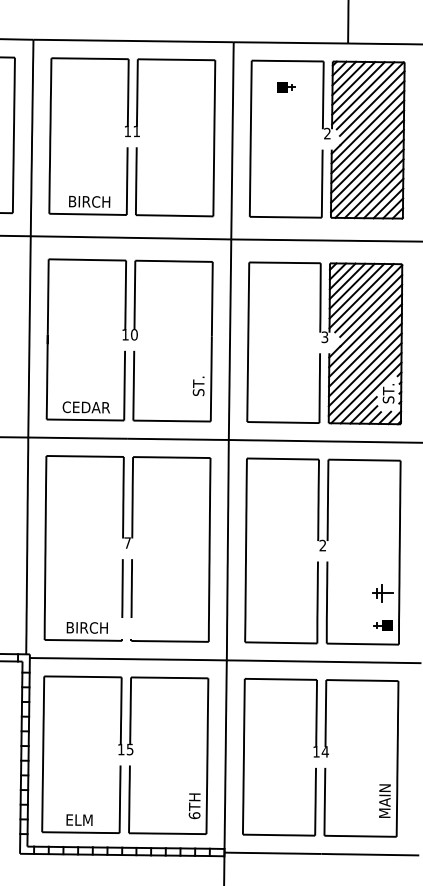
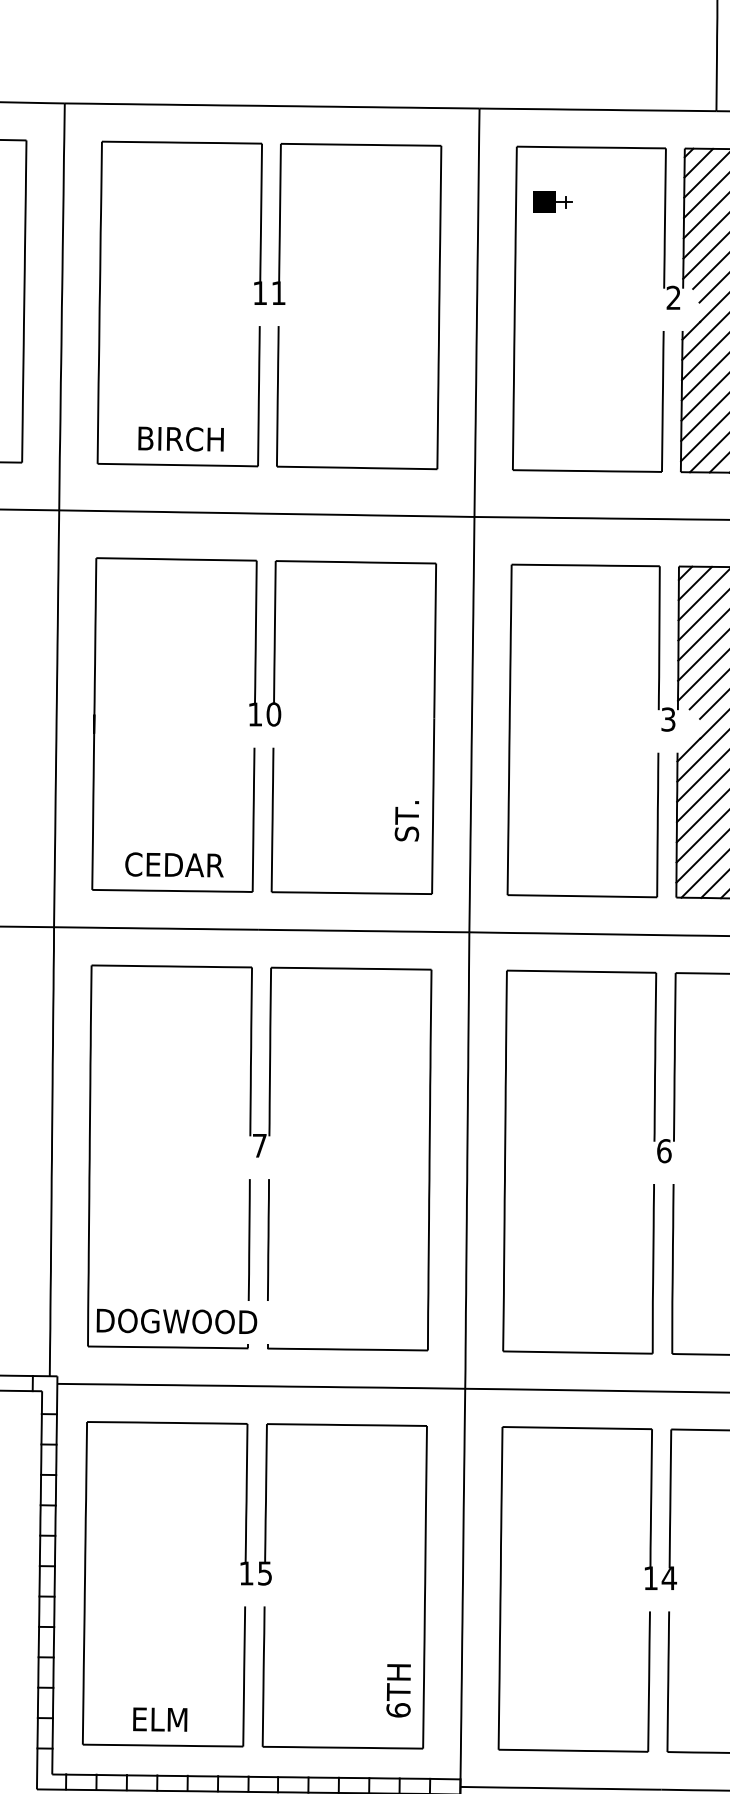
part: (286, 87) -> (553, 202), moved
text: (322, 545) -> (663, 1150), 2 -> 6
text: (87, 627) -> (176, 1320), BIRCH -> DOGWOOD

